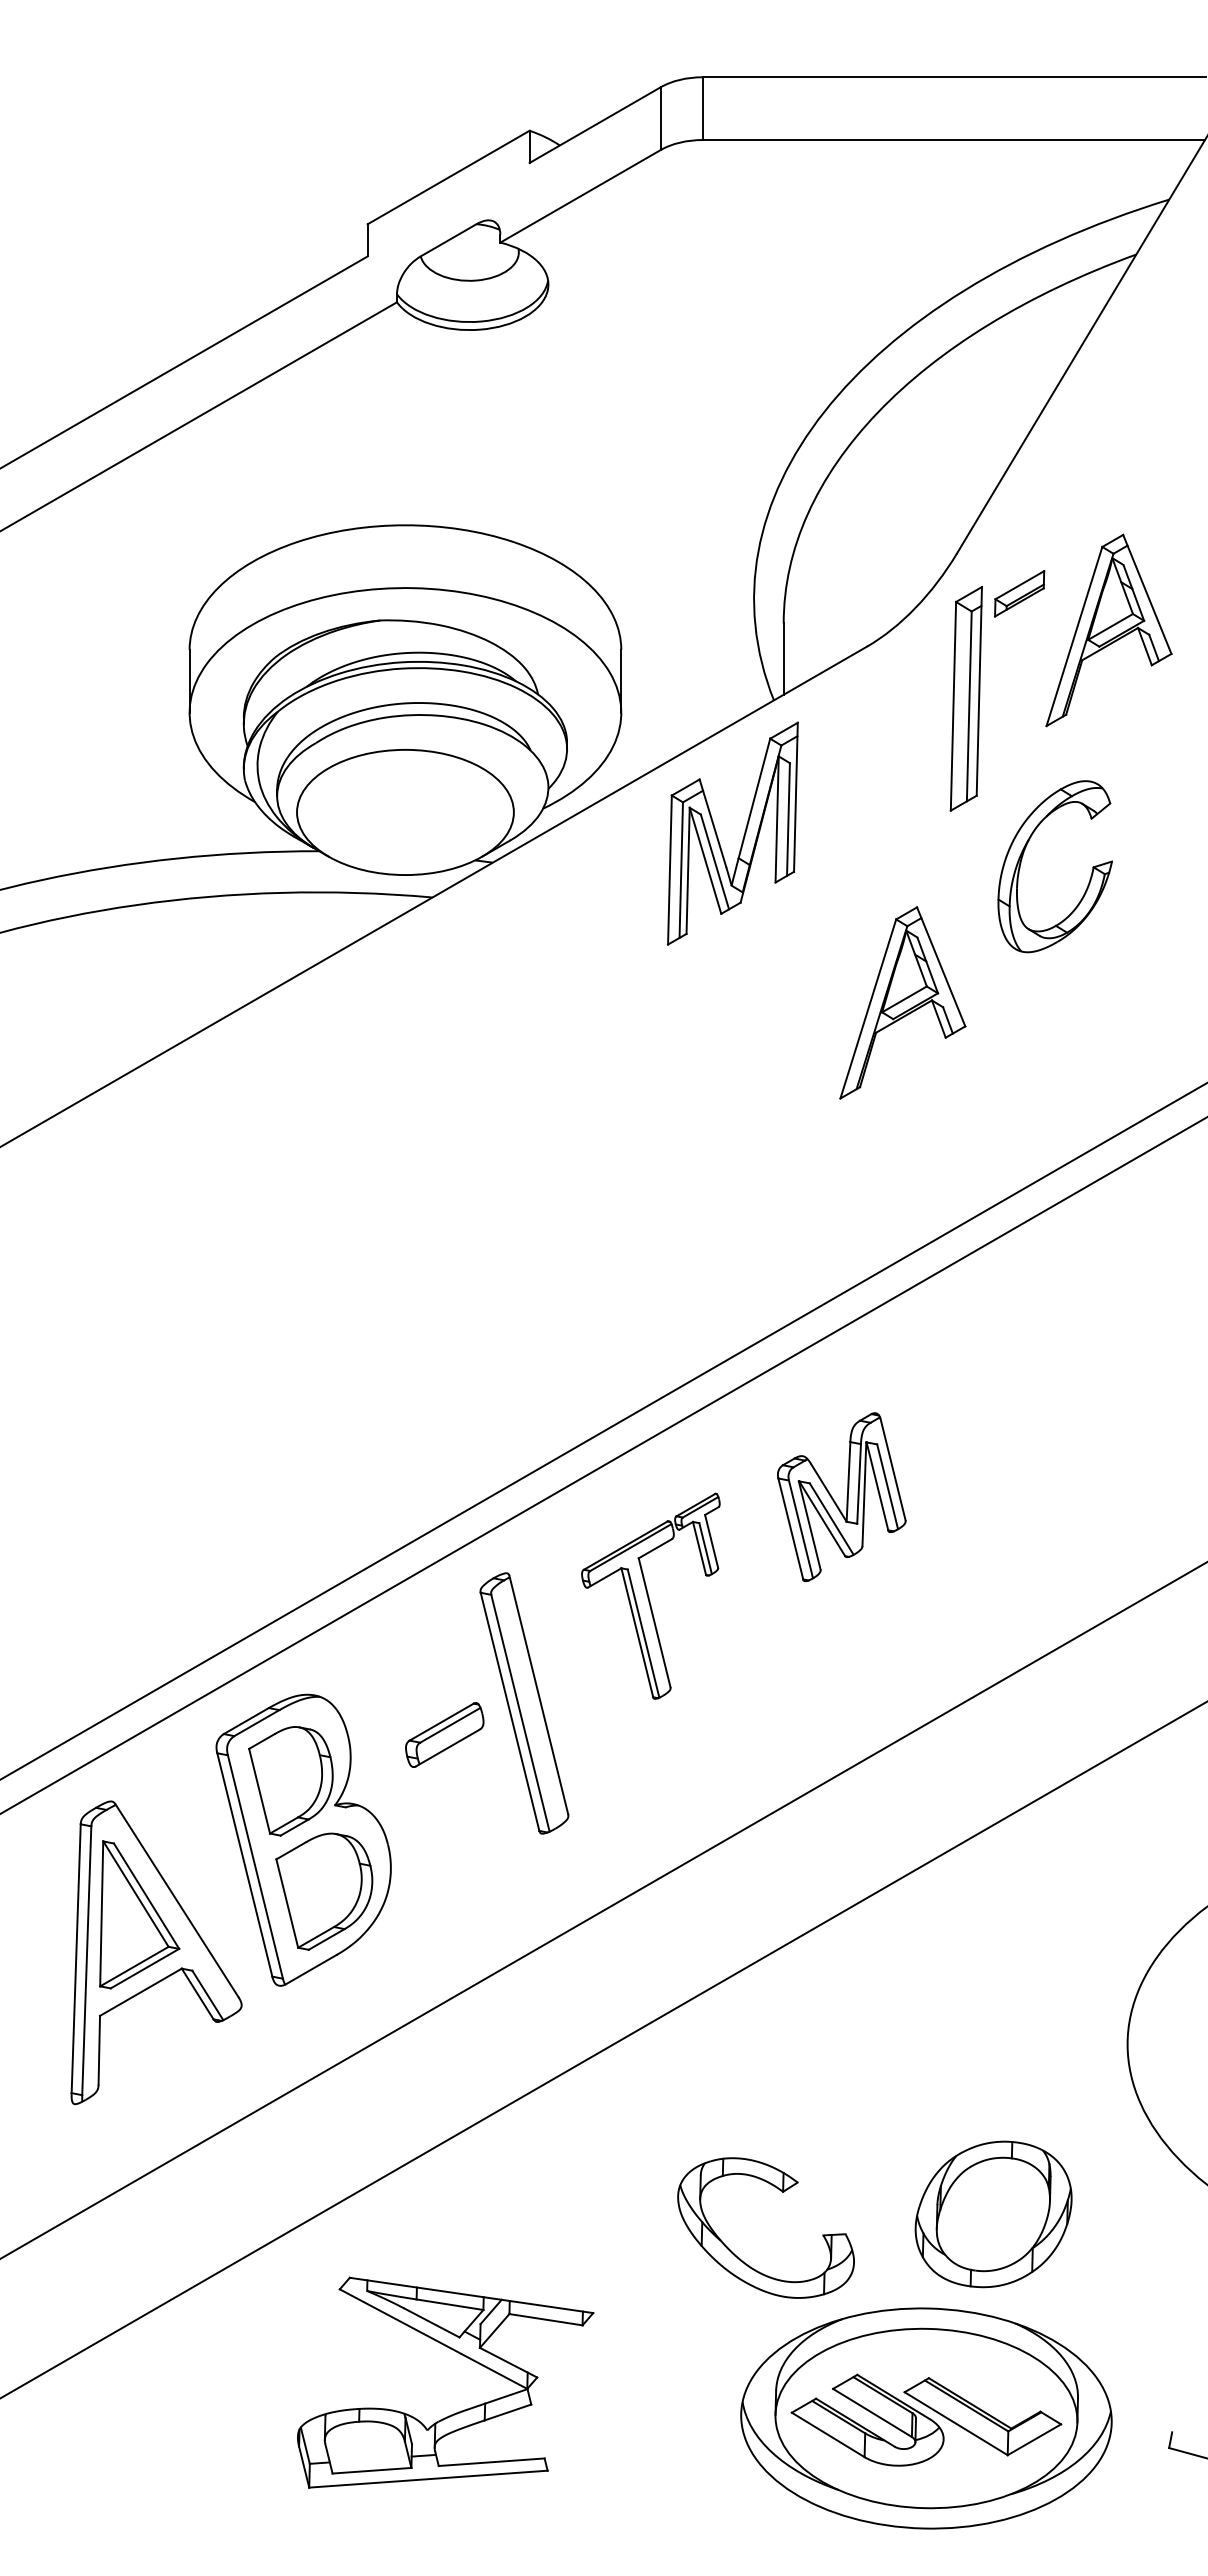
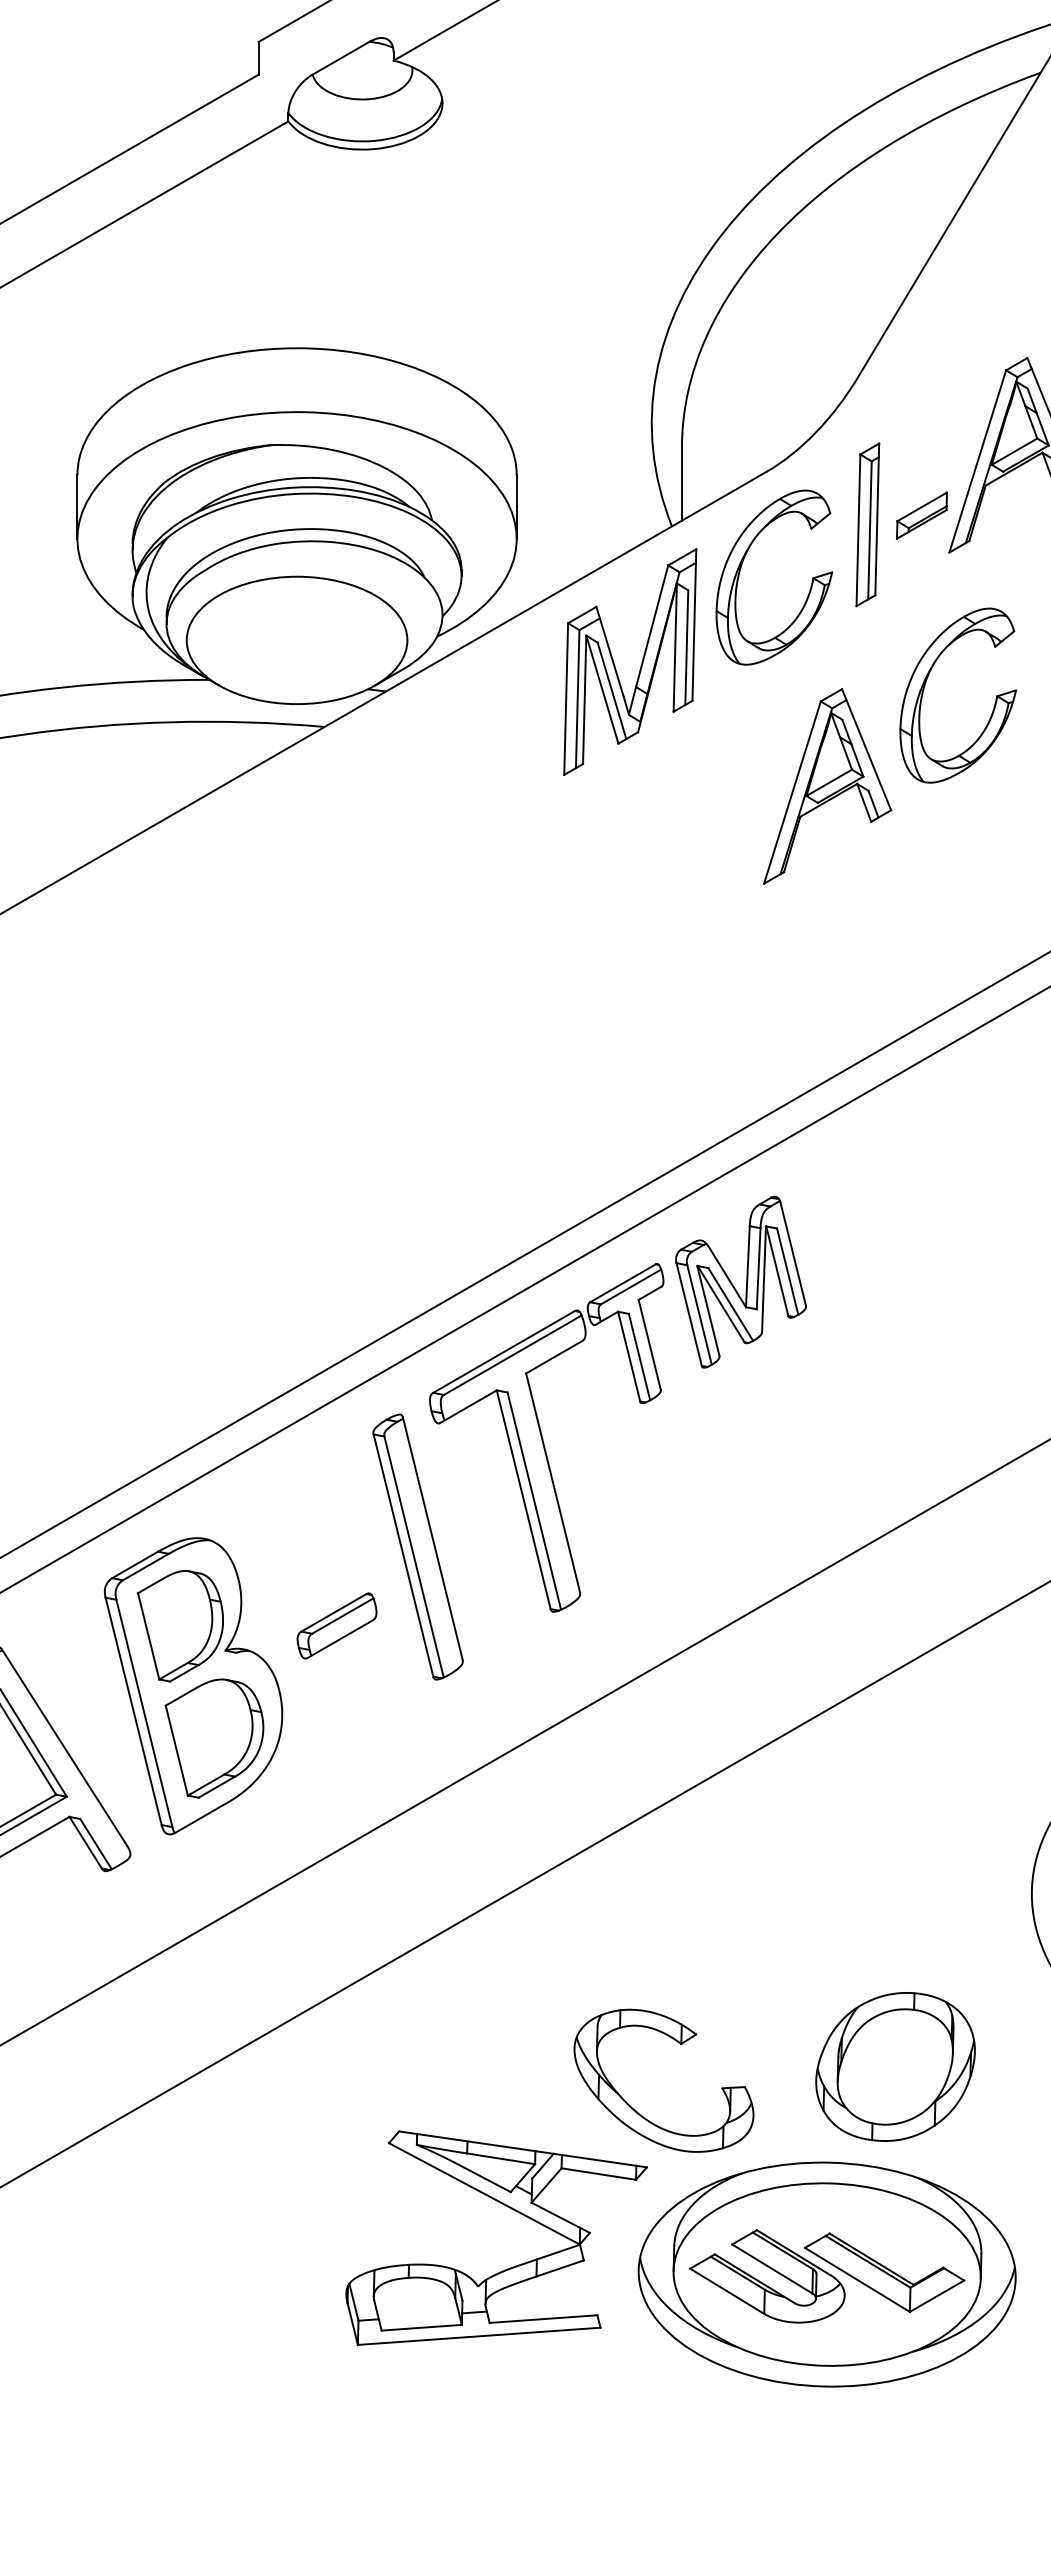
part: (1019, 593) -> (921, 515), moved
part: (966, 698) -> (867, 524), size x0.71
part: (842, 741) -> (741, 568), added
part: (902, 1002) -> (827, 785), moved
part: (841, 1497) -> (740, 1282), moved
part: (650, 1596) -> (546, 1438), size x1.67
part: (444, 1734) -> (336, 1625), moved
part: (463, 2356) -> (514, 2211), moved

